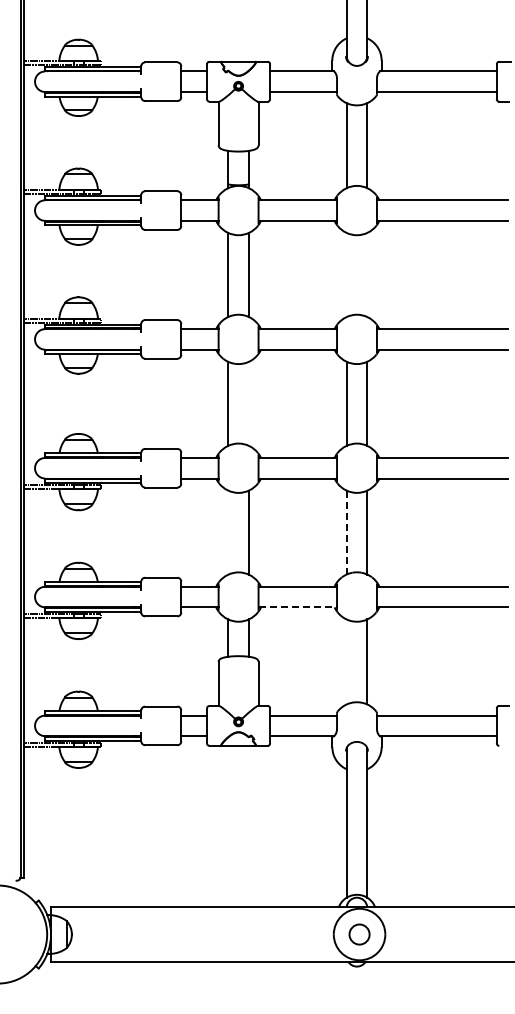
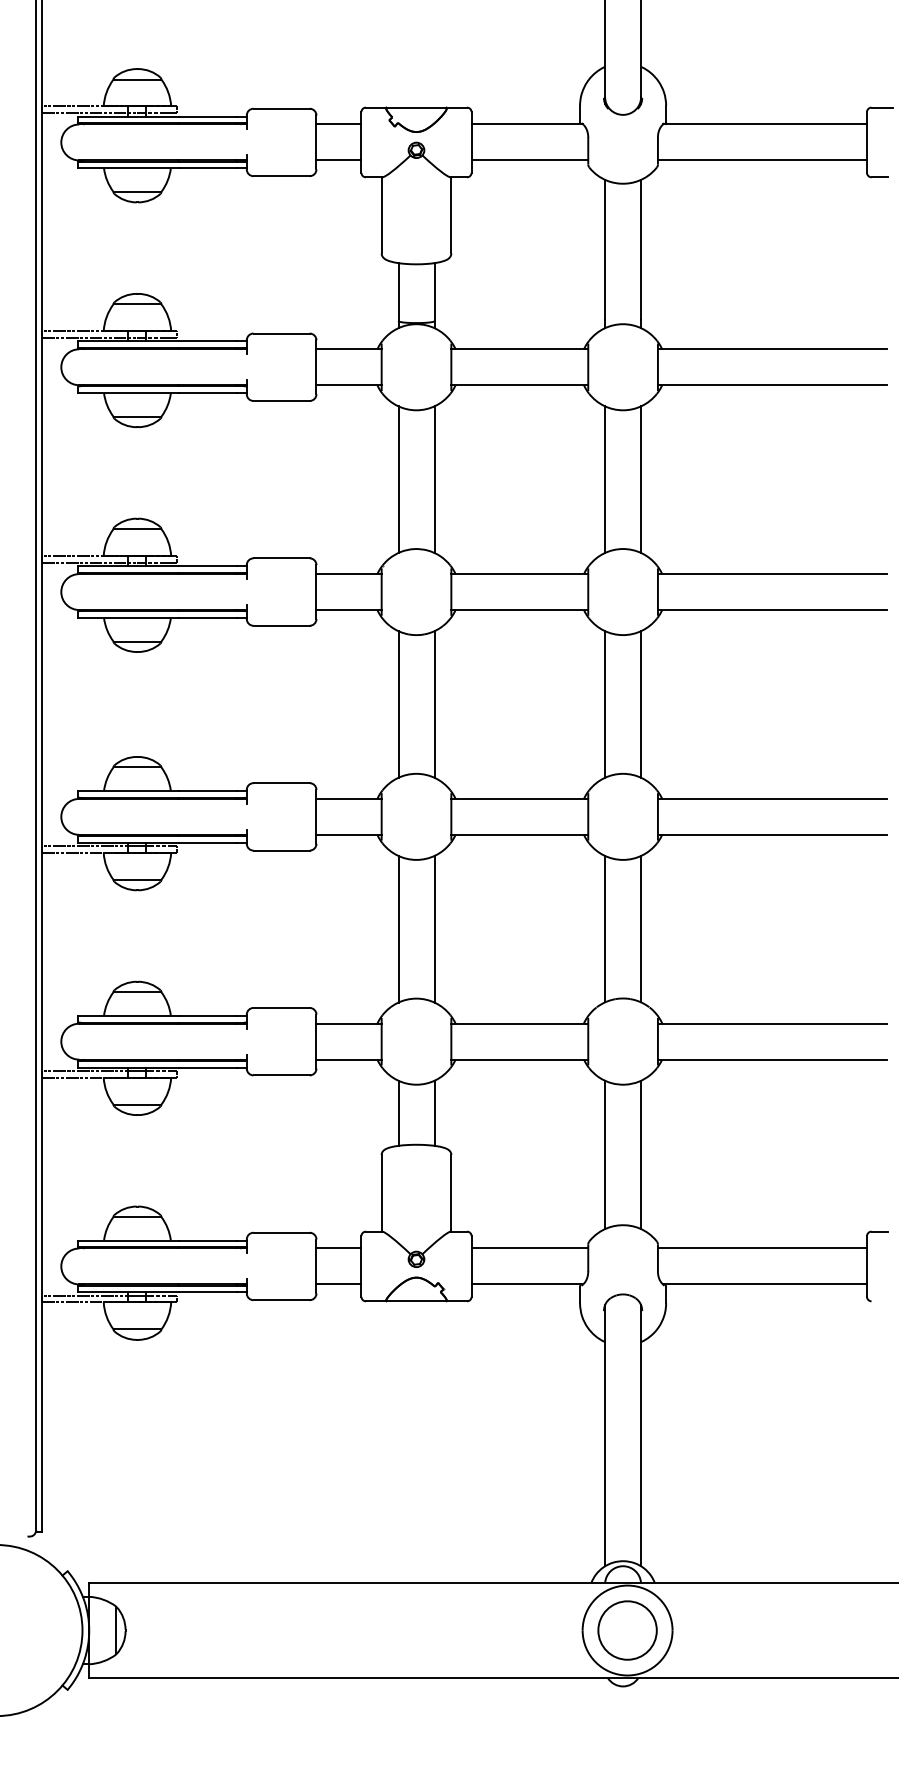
line: (346, 274) -> (604, 478), added
line: (367, 274) -> (641, 478), added
line: (248, 403) -> (433, 703), added
line: (228, 532) -> (398, 928), added
line: (346, 532) -> (604, 928), dashed -> solid
line: (298, 607) -> (521, 1059), dashed -> solid
line: (346, 661) -> (604, 1154), added
circle: (359, 934) -> (627, 1630), size x1.67

